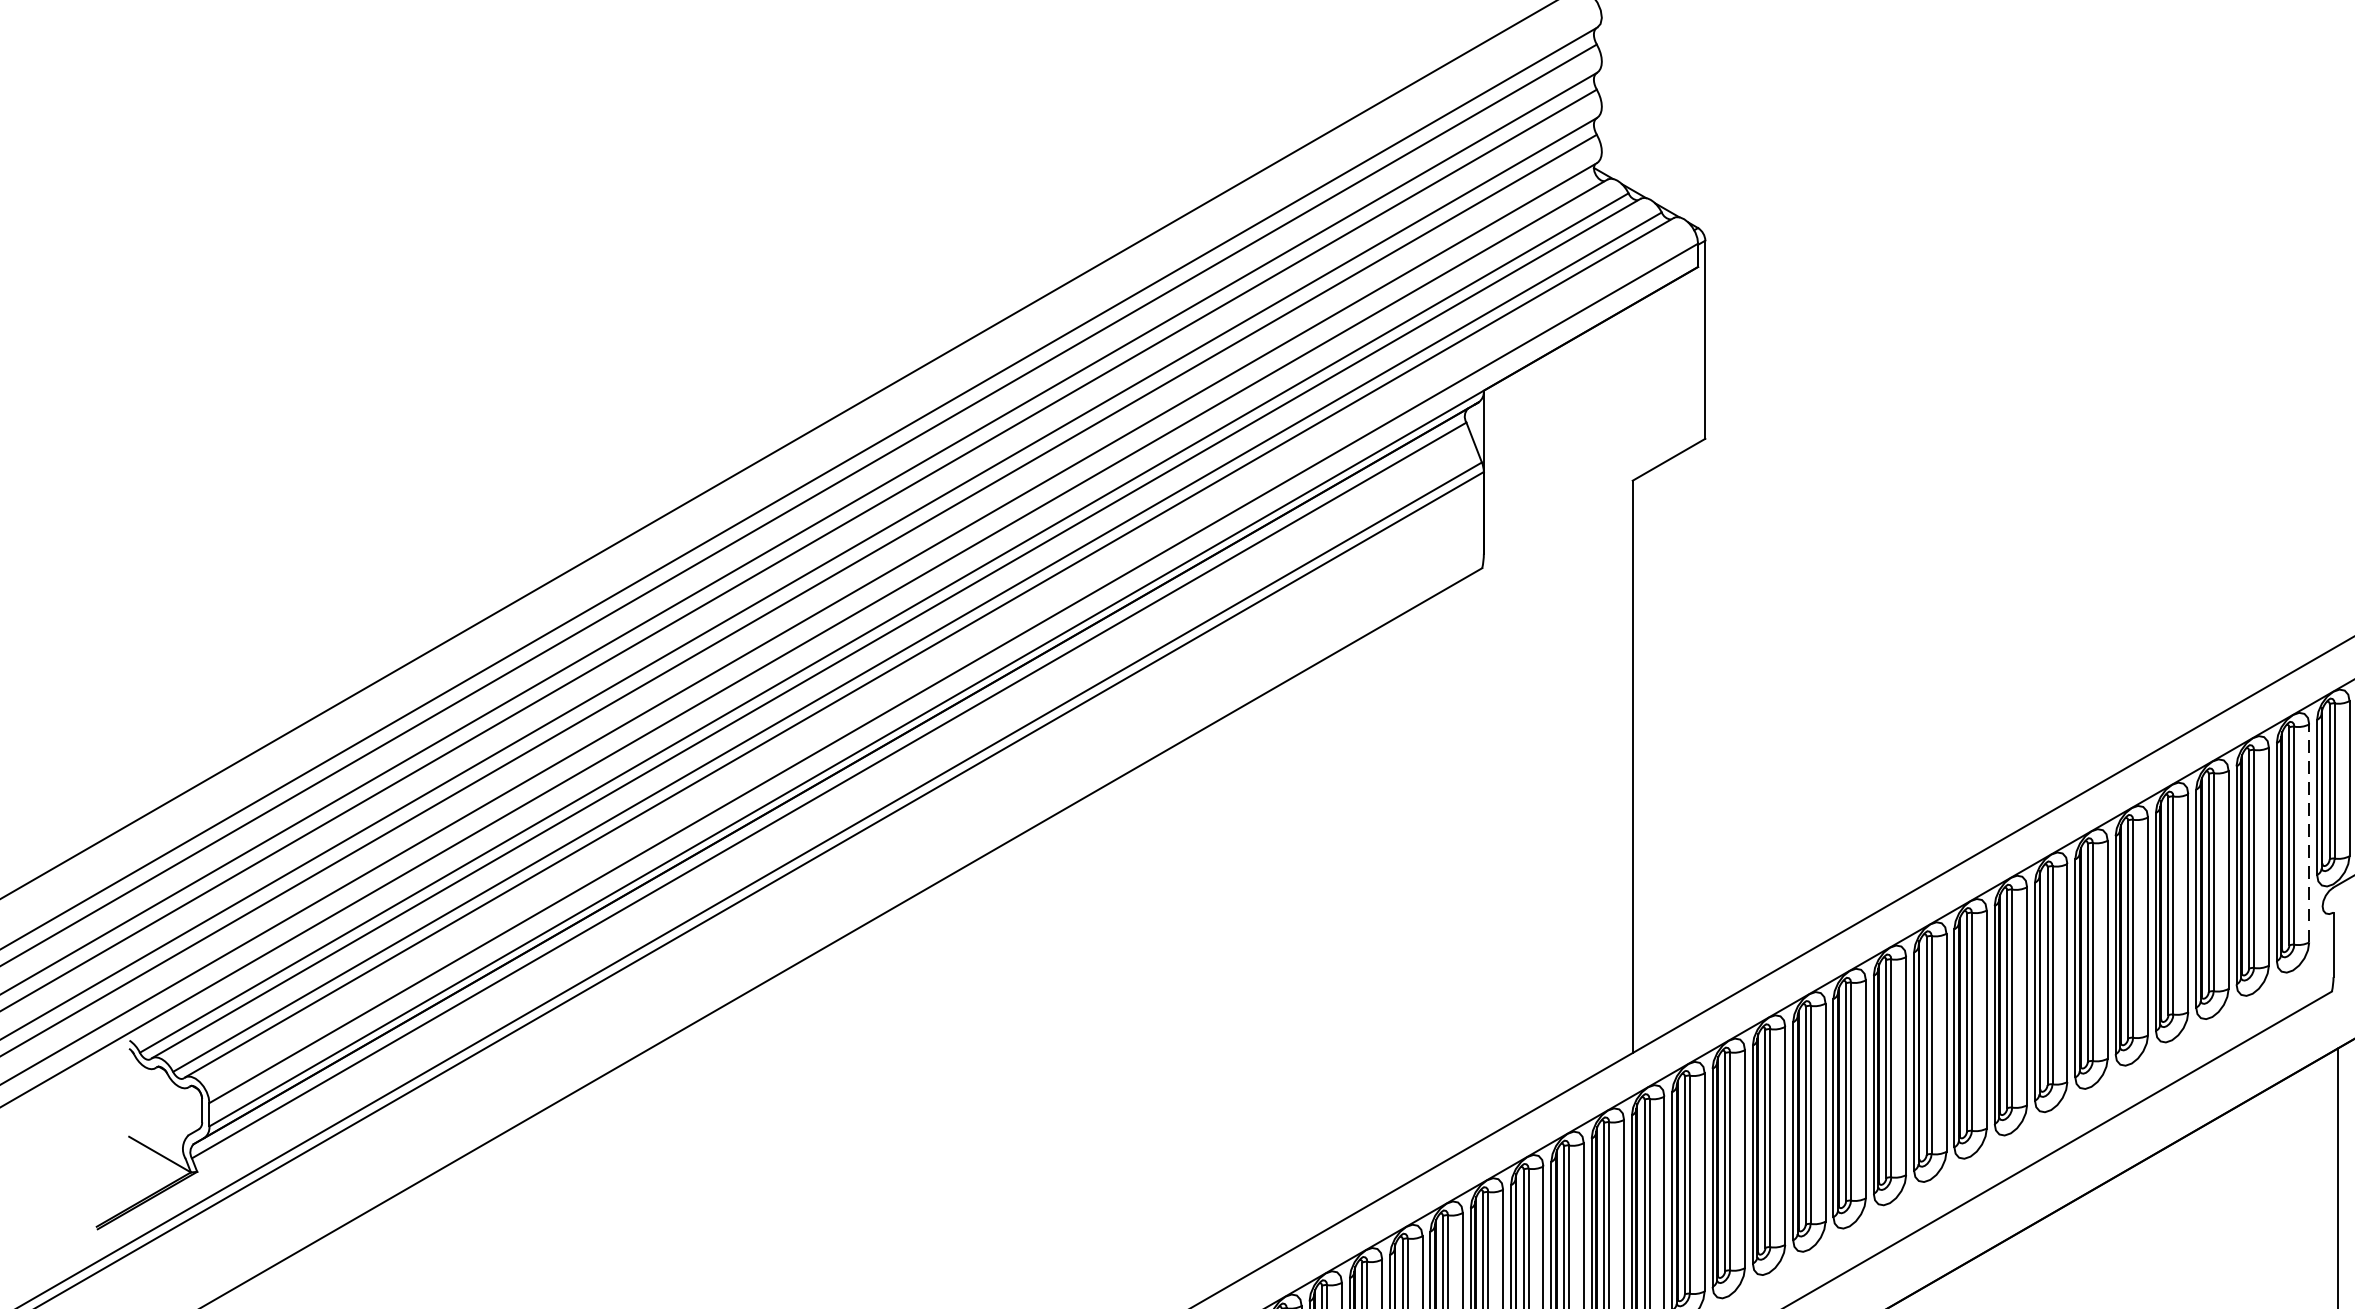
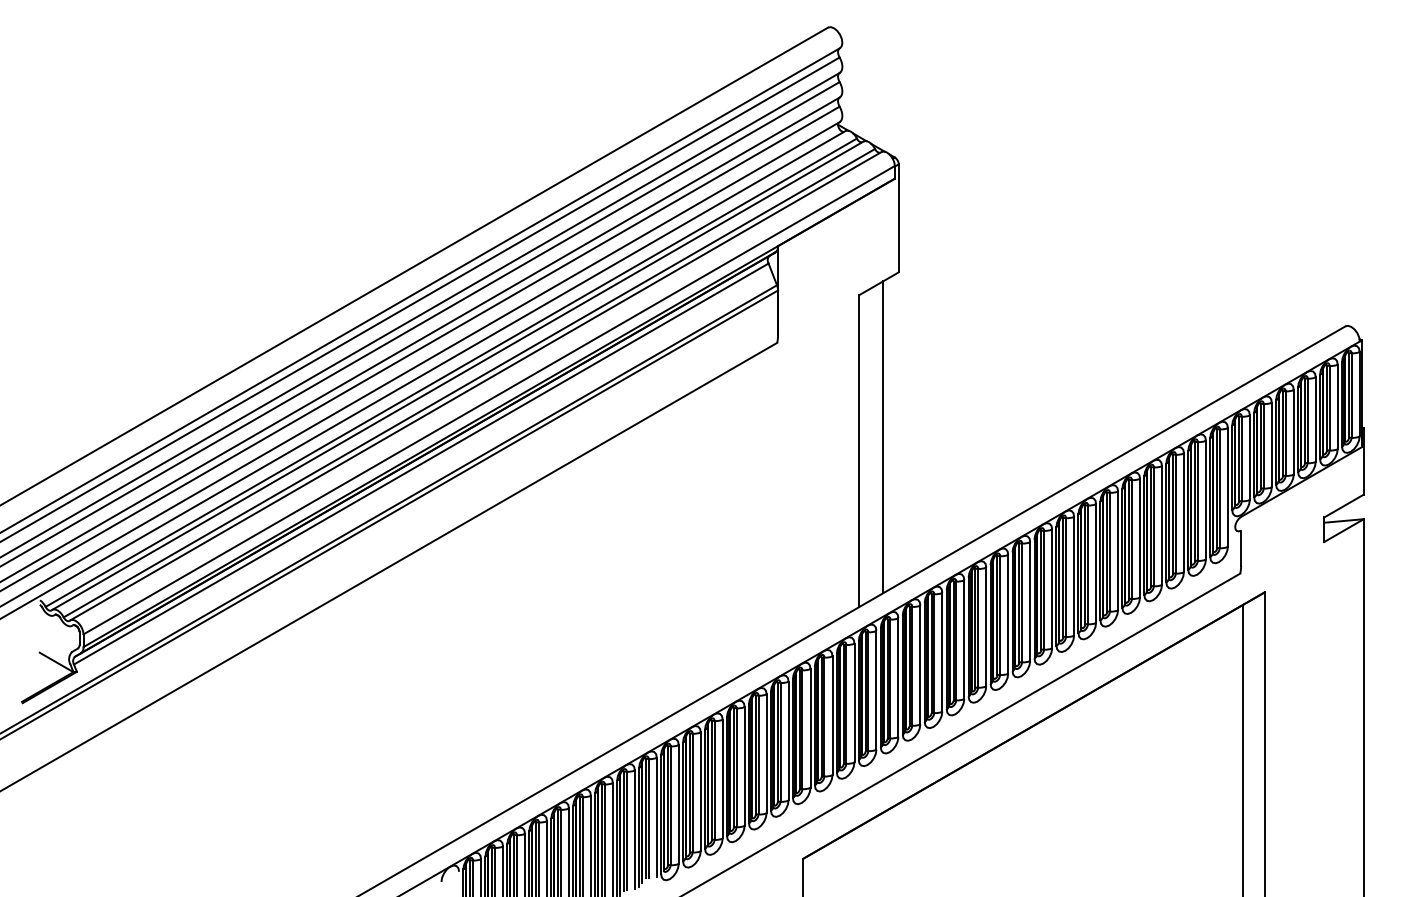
line: (1675, 741) -> (882, 437), added
line: (2308, 831) -> (1227, 486), dashed -> solid

